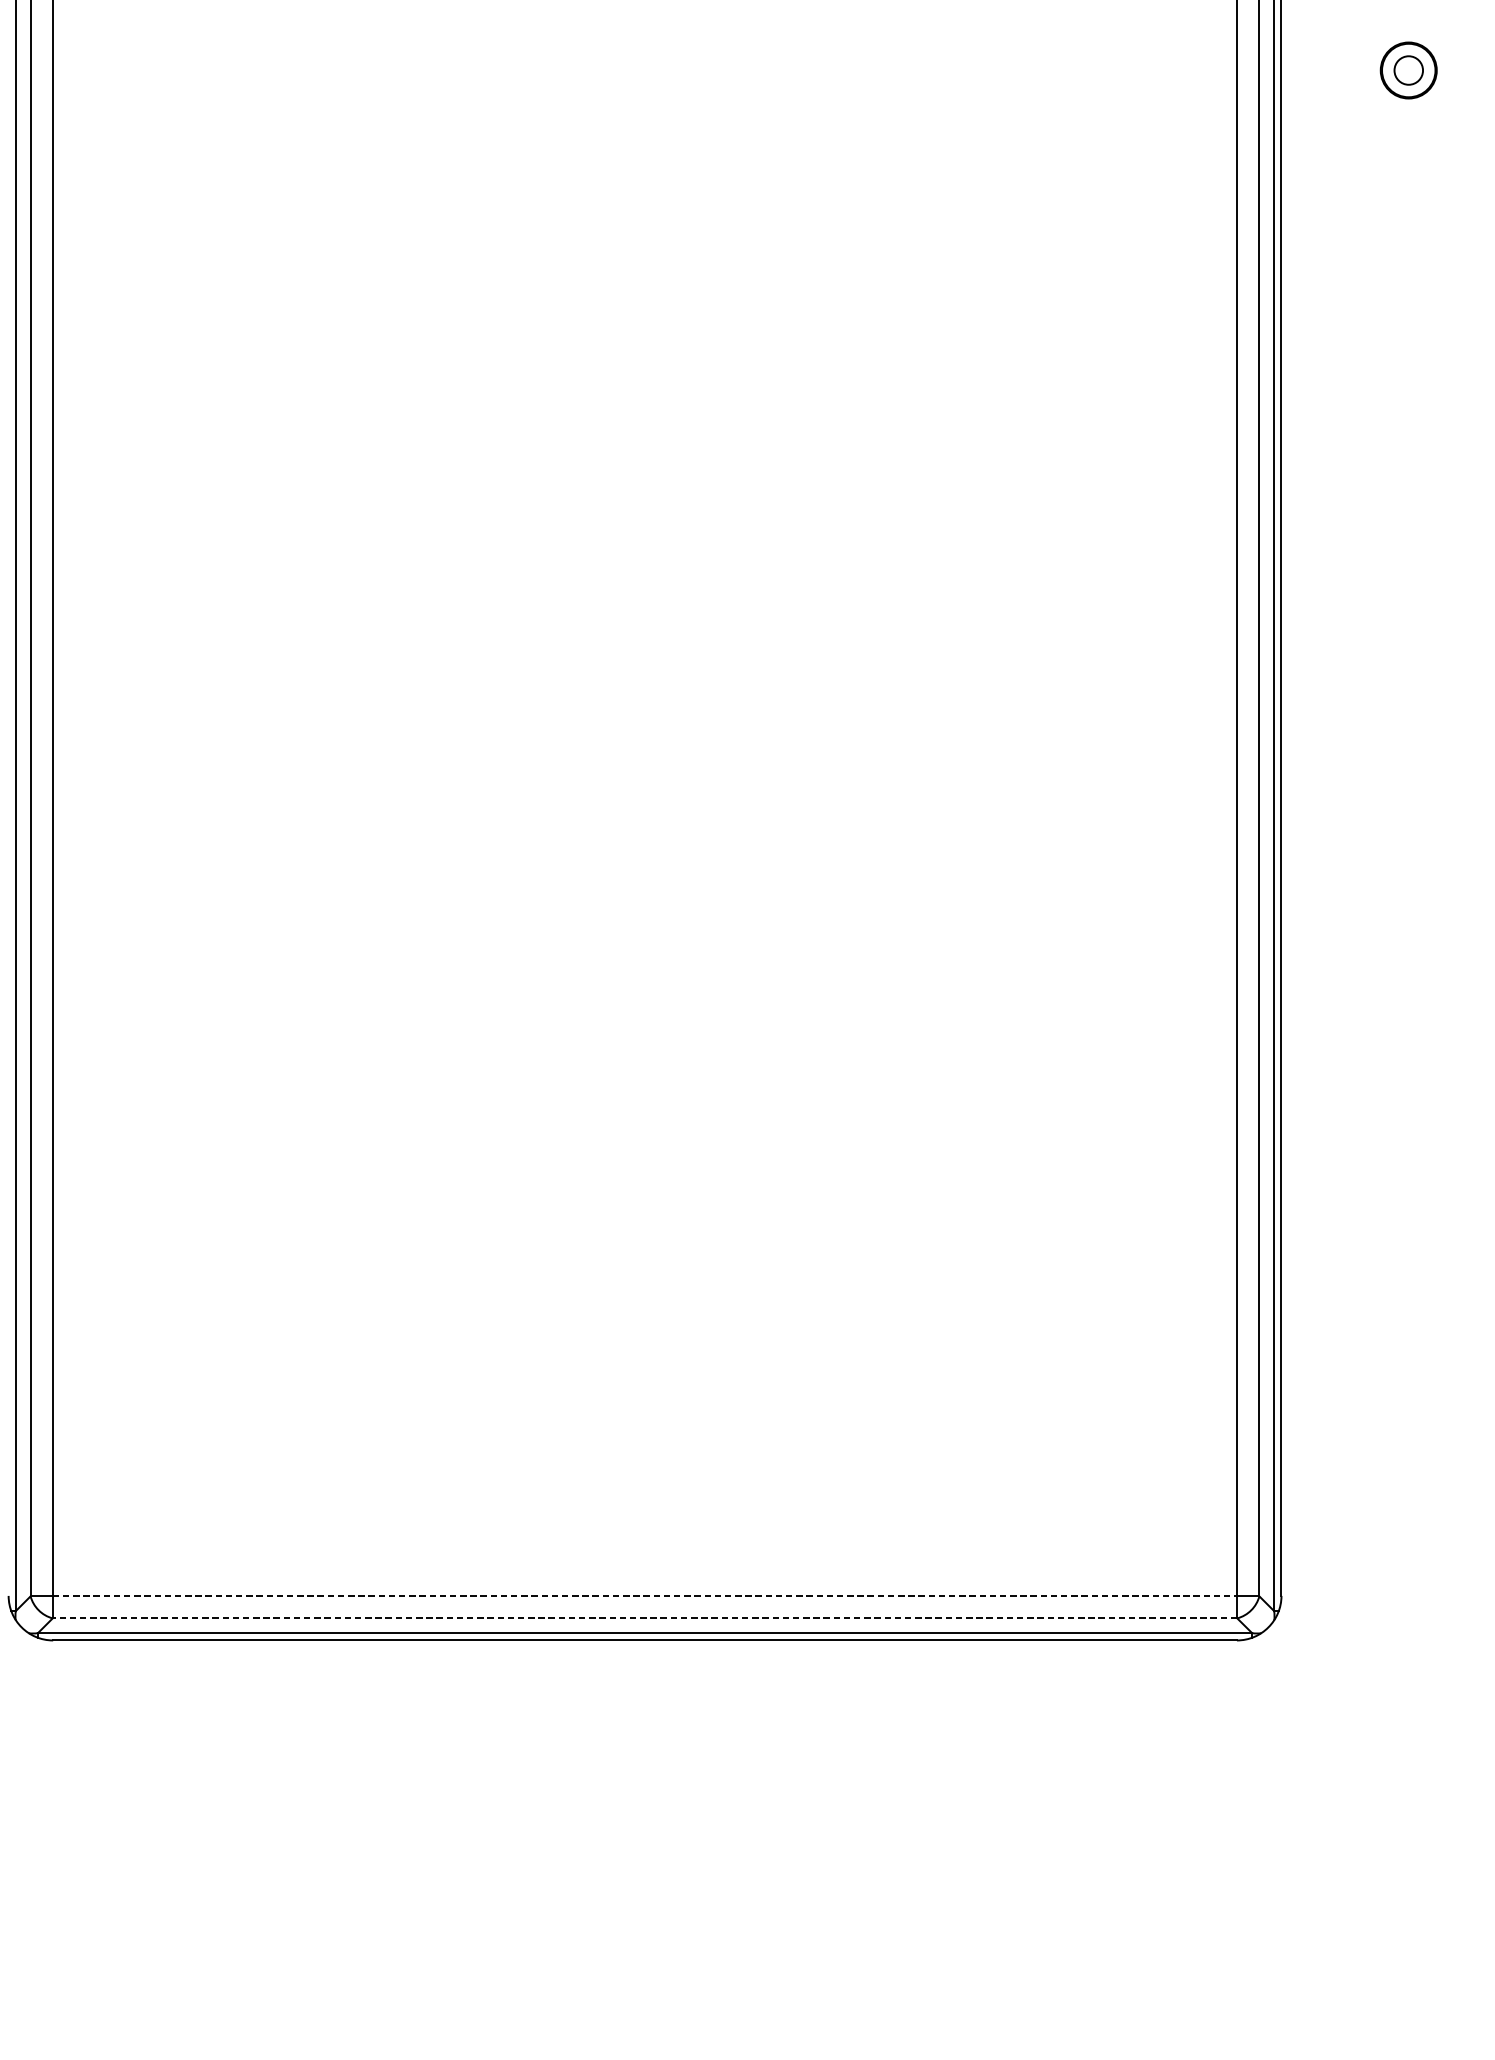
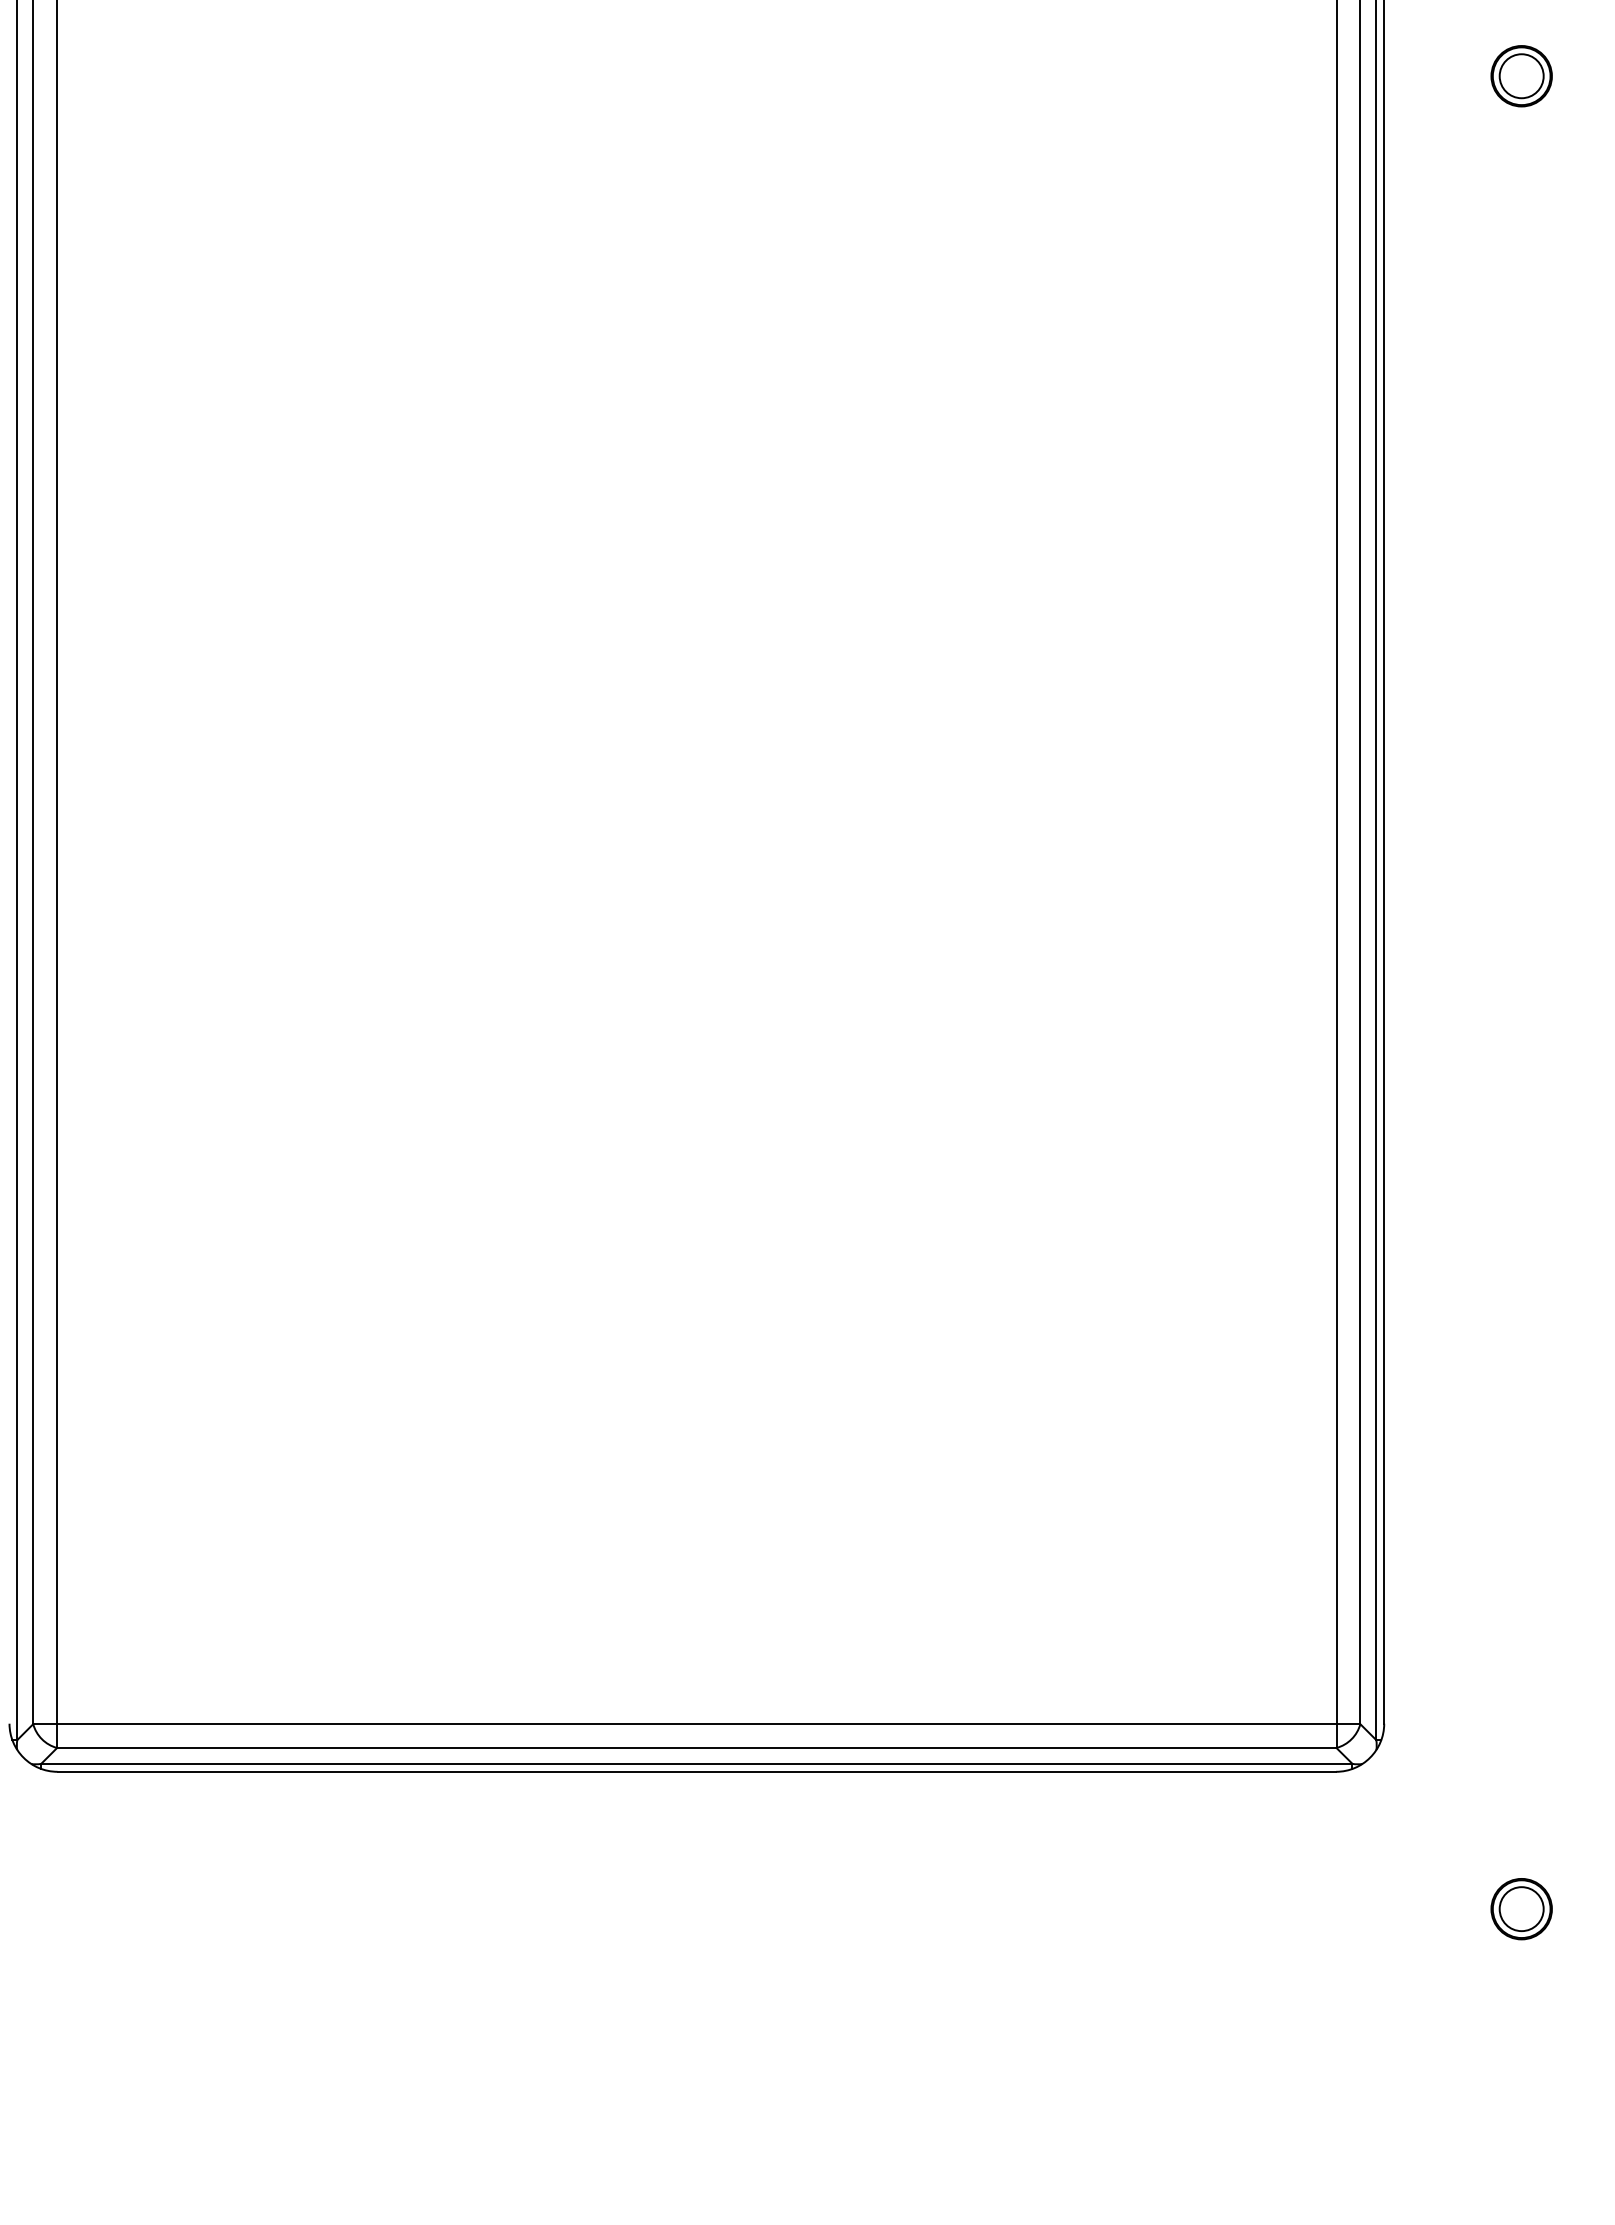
circle: (1408, 70) -> (1521, 76), size x1.43
line: (644, 1596) -> (696, 1724), dashed -> solid
line: (644, 1618) -> (696, 1748), dashed -> solid
part: (1408, 1767) -> (1521, 1909), added

